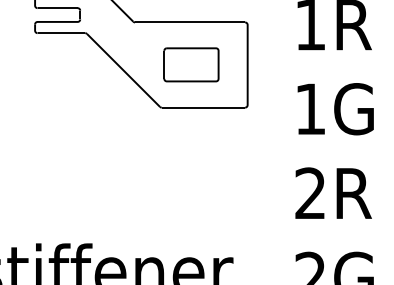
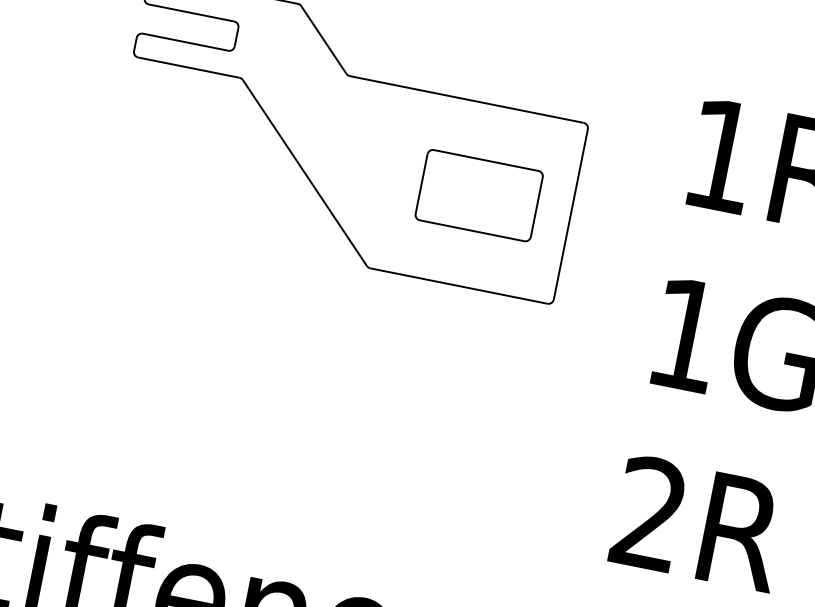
part: (191, 64) -> (479, 194), moved

